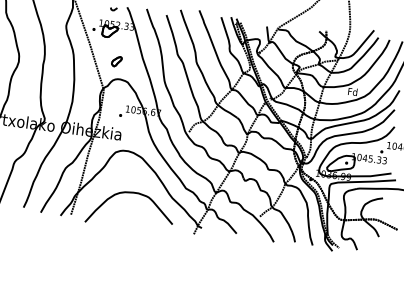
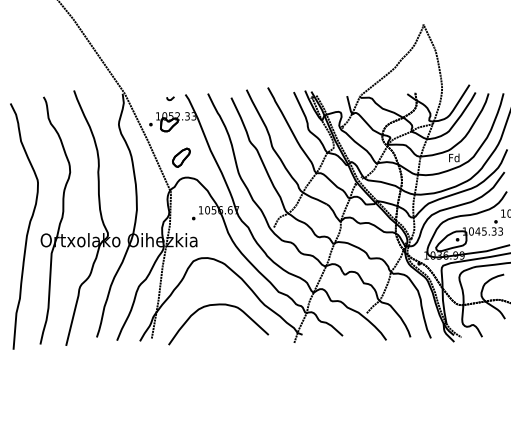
part: (116, 61) -> (181, 157), size x1.6

